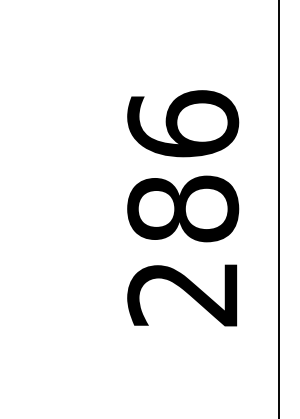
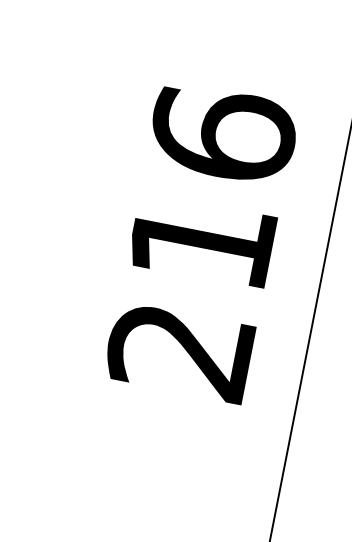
text: (183, 208) -> (202, 241), 286 -> 216

